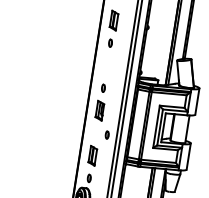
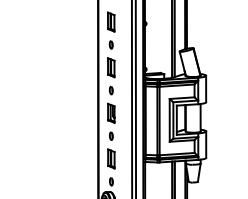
part: (107, 65) -> (111, 67), added
part: (107, 134) -> (111, 135), moved

